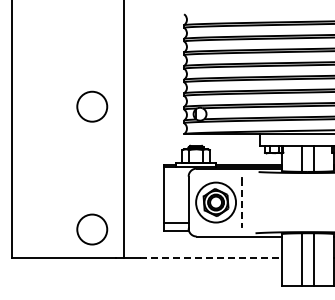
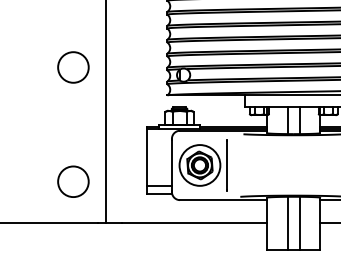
line: (242, 202) -> (226, 165), dashed -> solid
circle: (92, 229) -> (73, 181), moved
line: (211, 258) -> (195, 222), dashed -> solid

